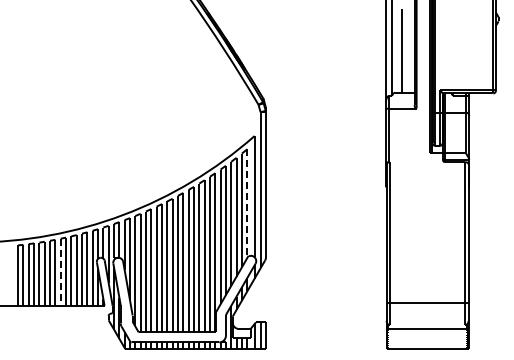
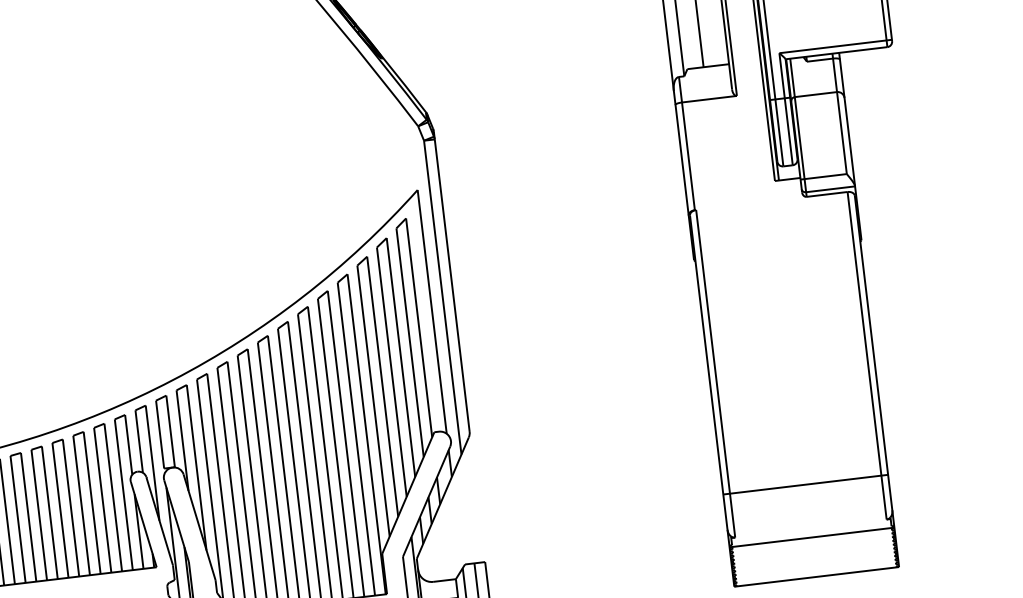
line: (247, 204) -> (419, 329), dashed -> solid
line: (60, 272) -> (60, 510), dashed -> solid

